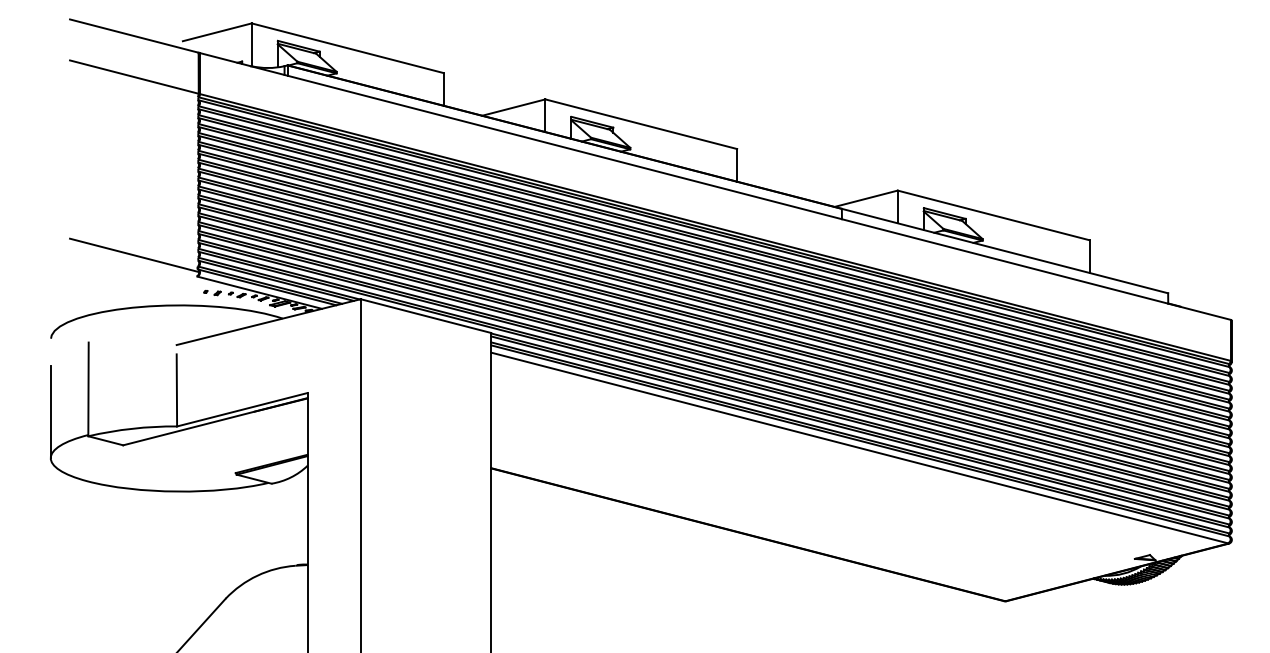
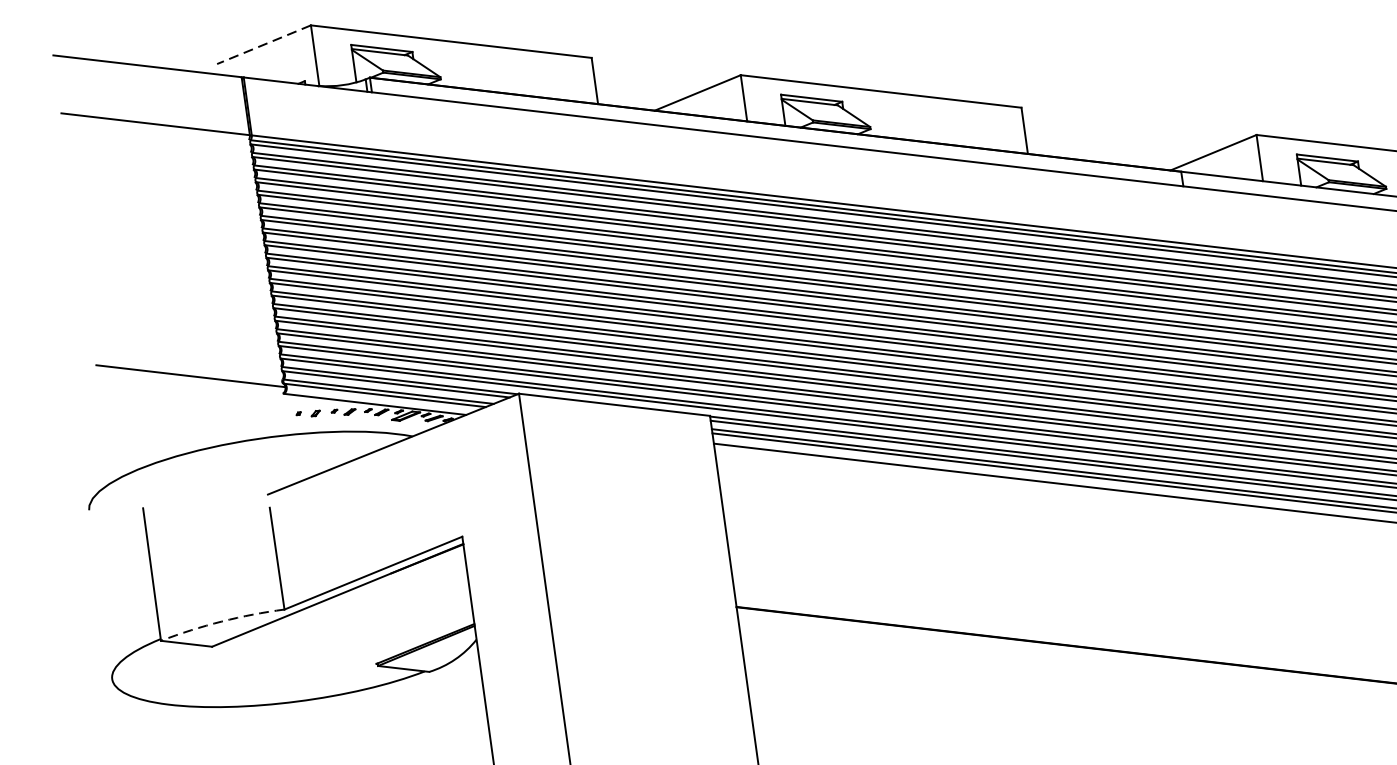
line: (217, 32) -> (264, 44), solid -> dashed
line: (50, 411) -> (102, 613), removed
arc: (132, 428) -> (221, 621), solid -> dashed

